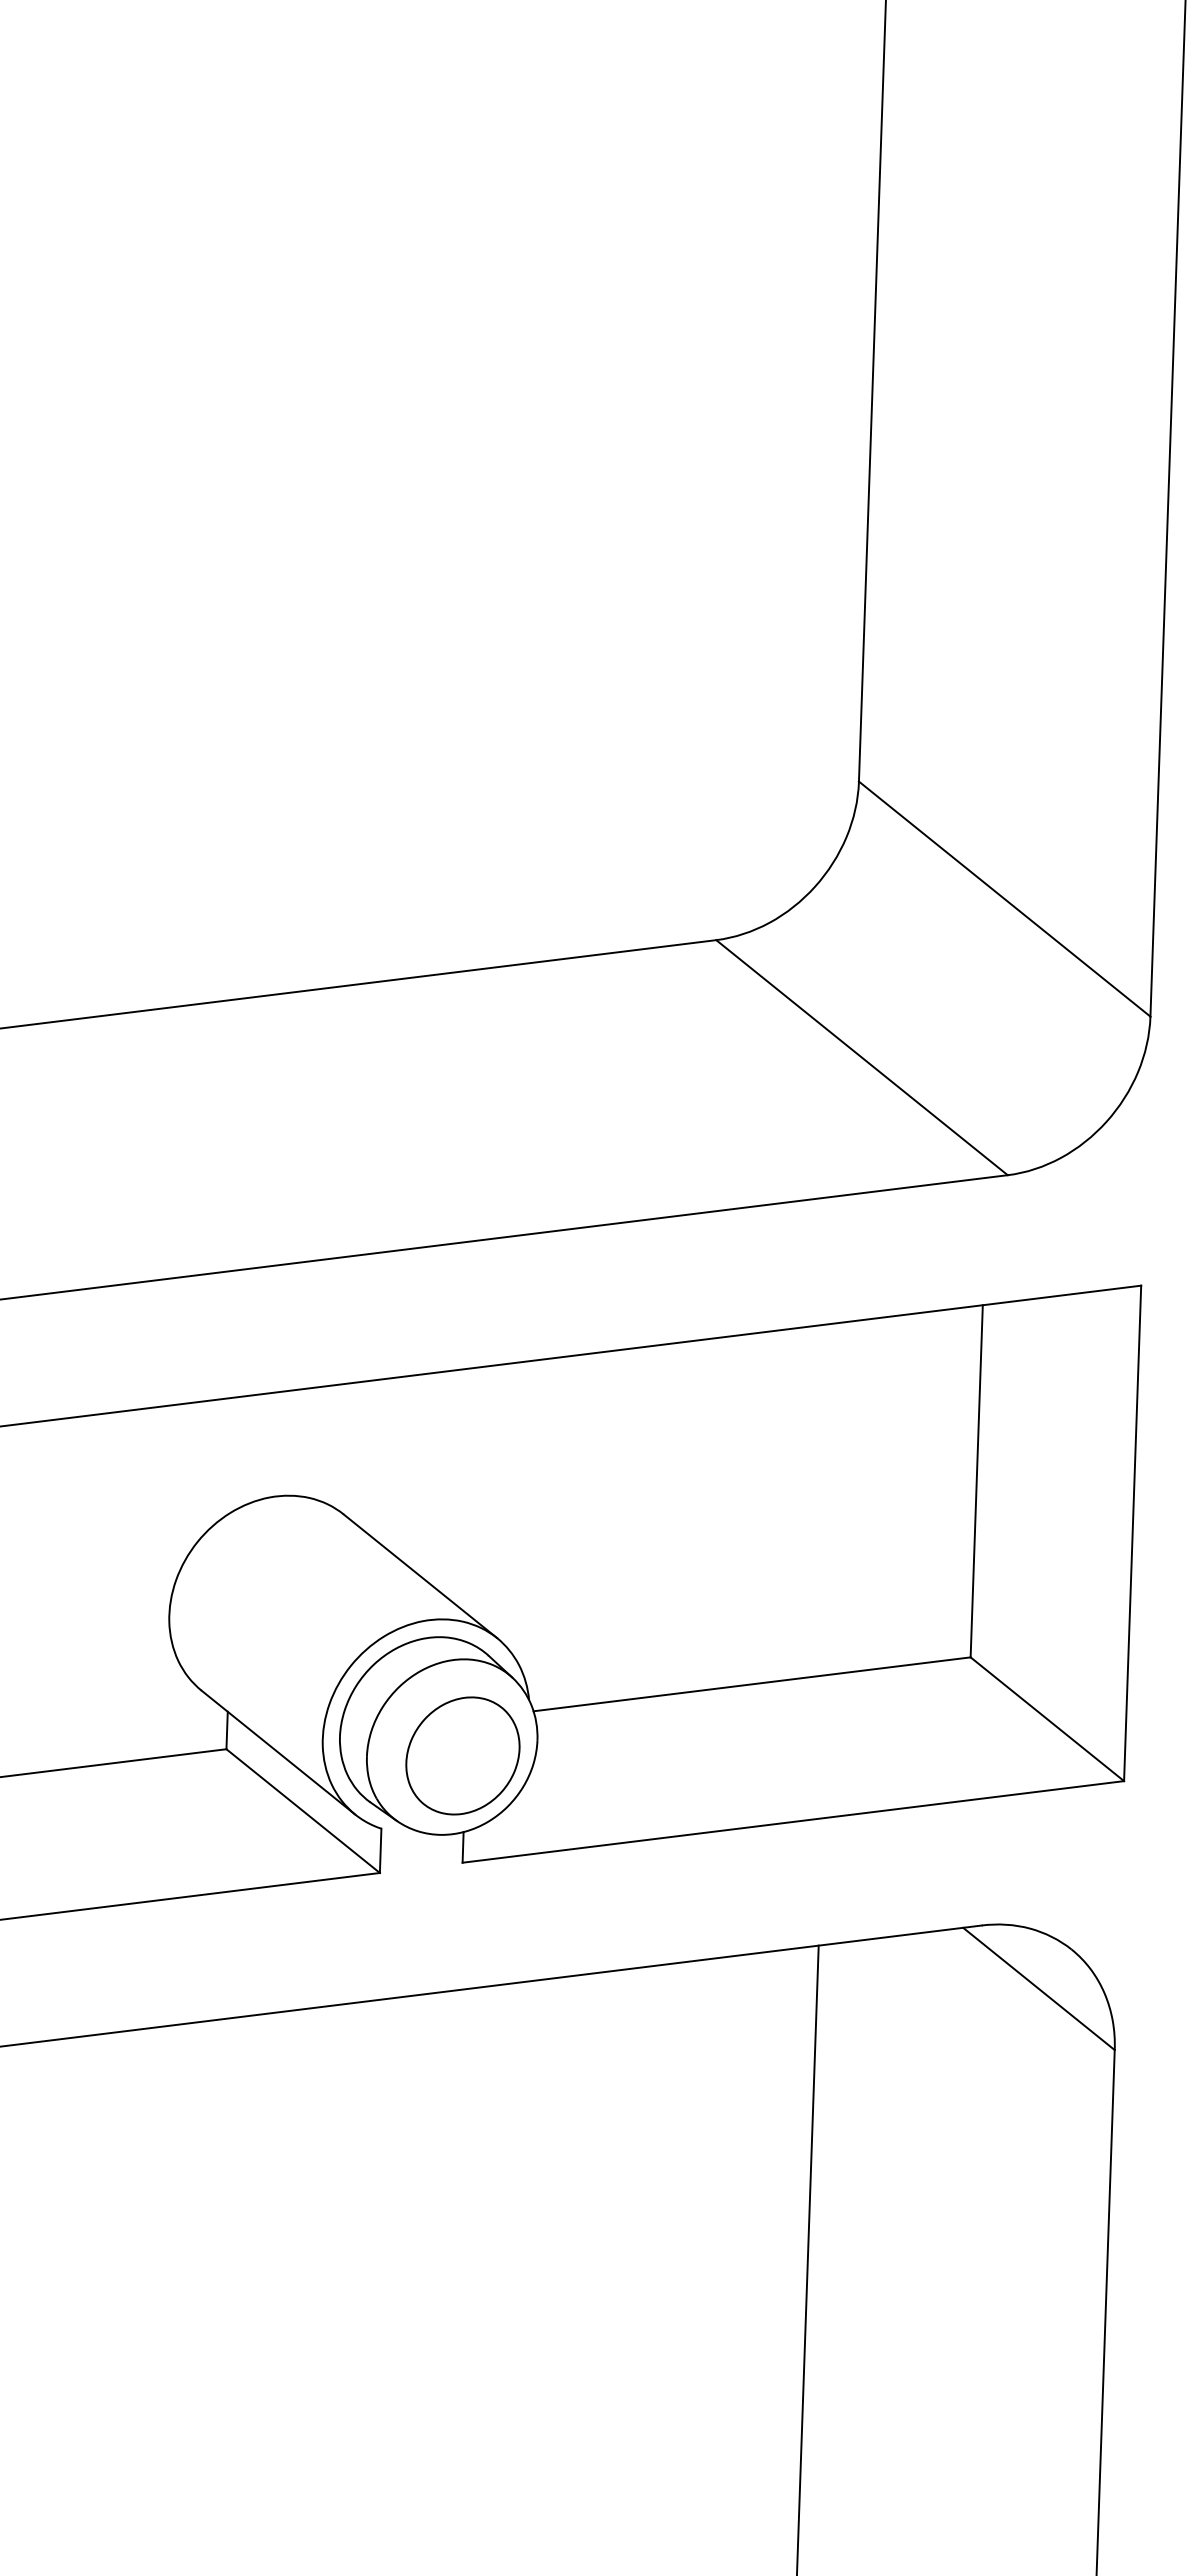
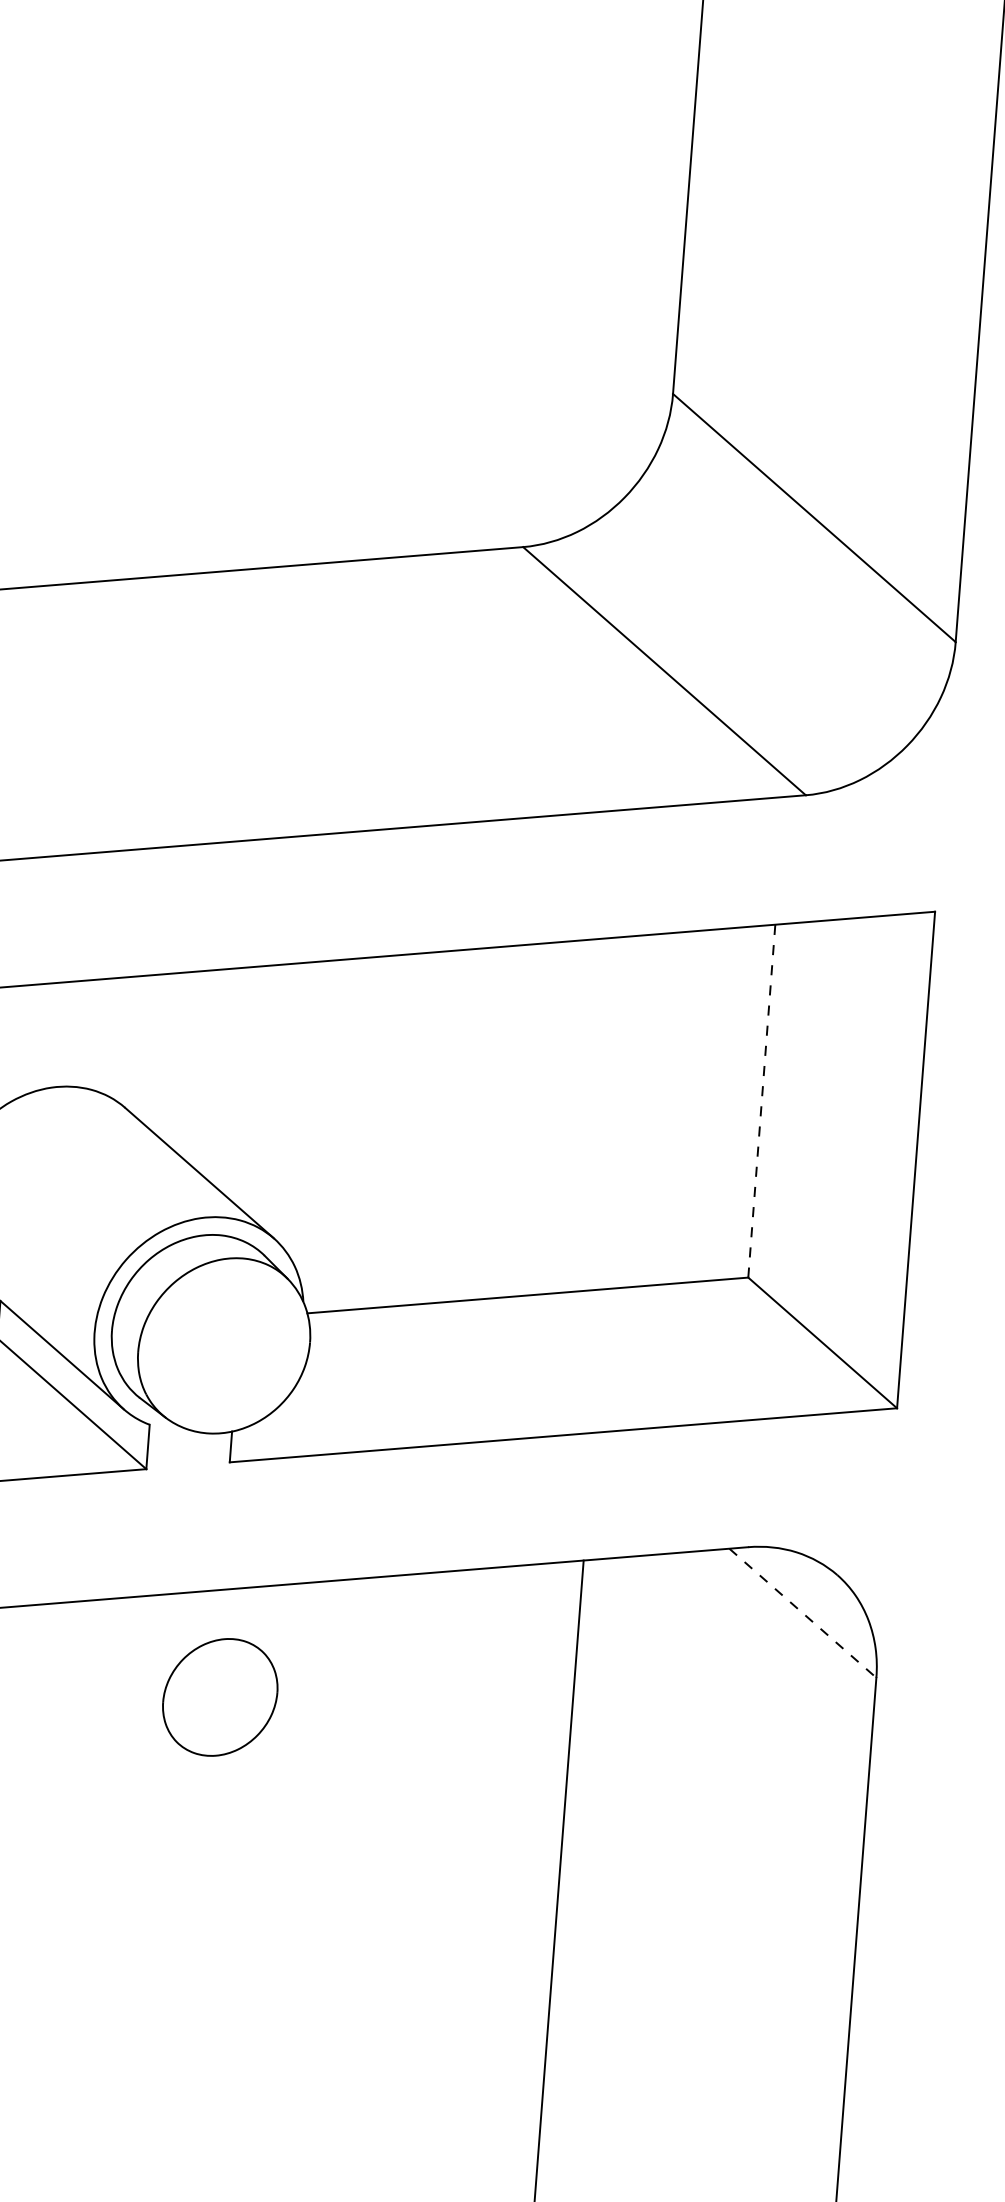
line: (976, 1480) -> (761, 1100), solid -> dashed
part: (462, 1755) -> (219, 1696), moved
line: (1039, 1989) -> (803, 1613), solid -> dashed

